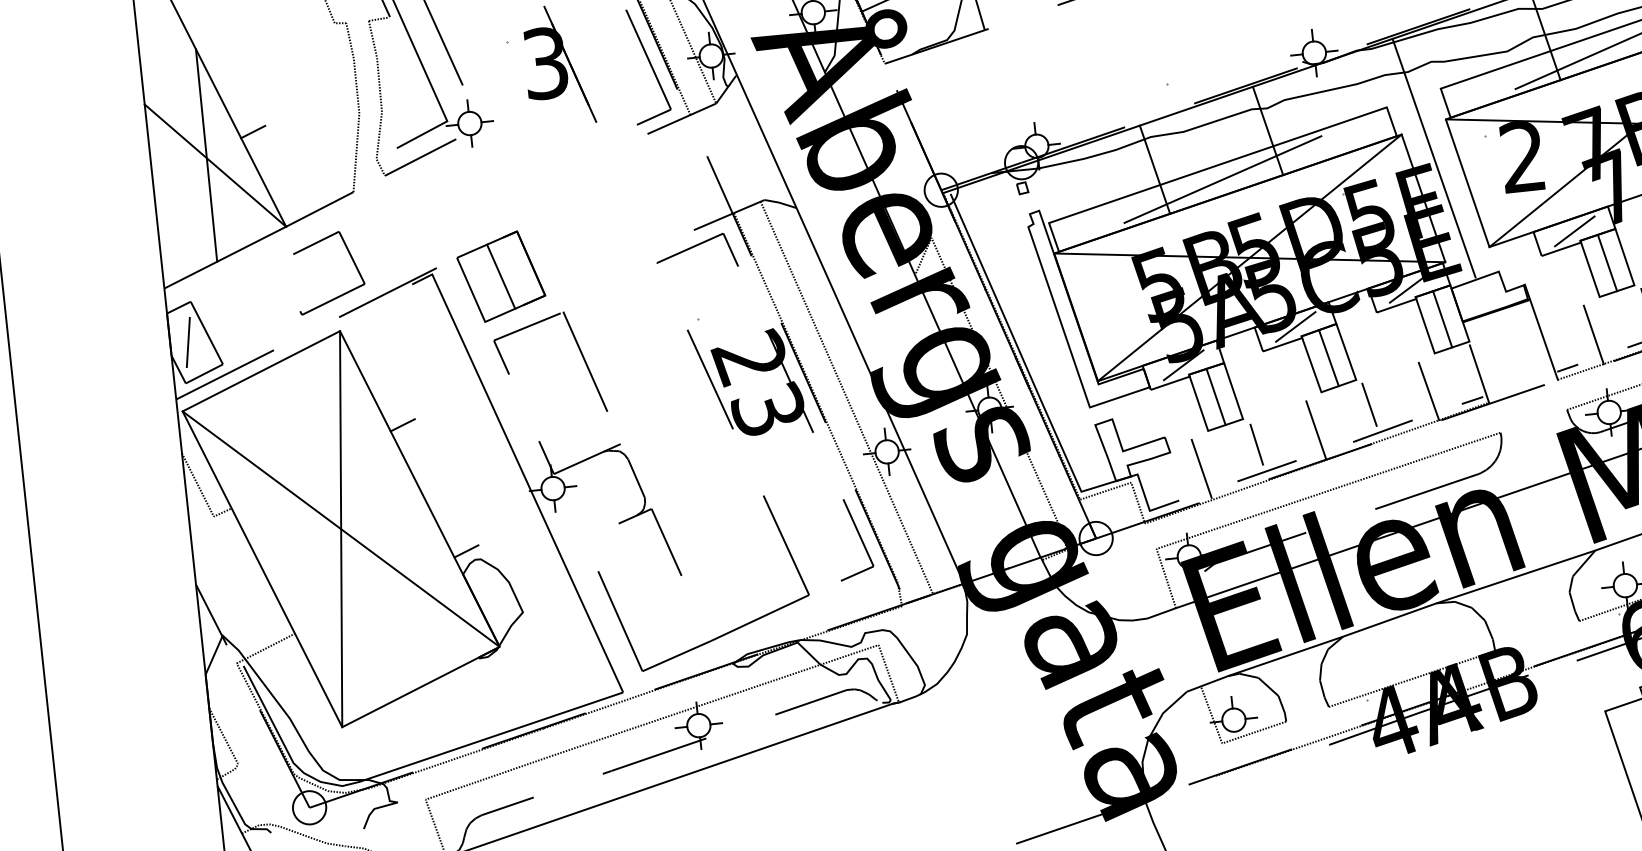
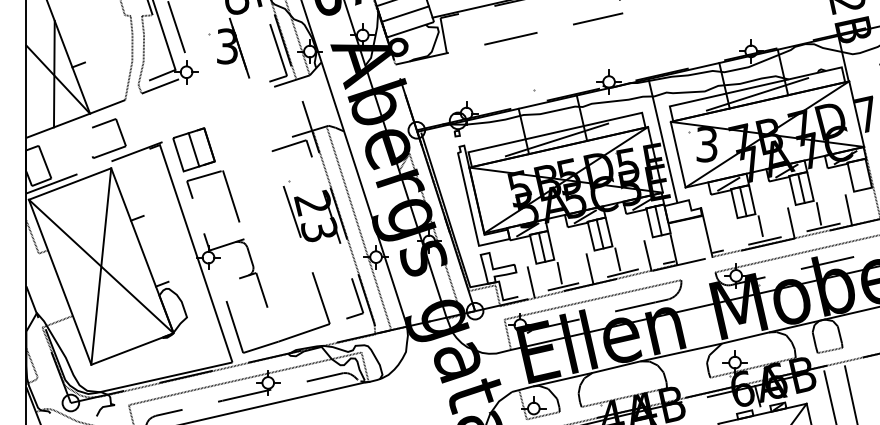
text: (1521, 156) -> (706, 144), 2 -> 3
line: (1593, 334) -> (732, 236), removed
line: (188, 341) -> (35, 165), removed

